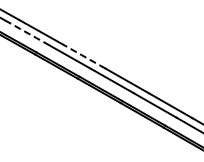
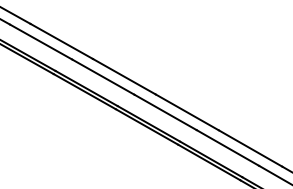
line: (26, 32) -> (41, 42), dashed -> solid
line: (83, 56) -> (123, 76), dashed -> solid

